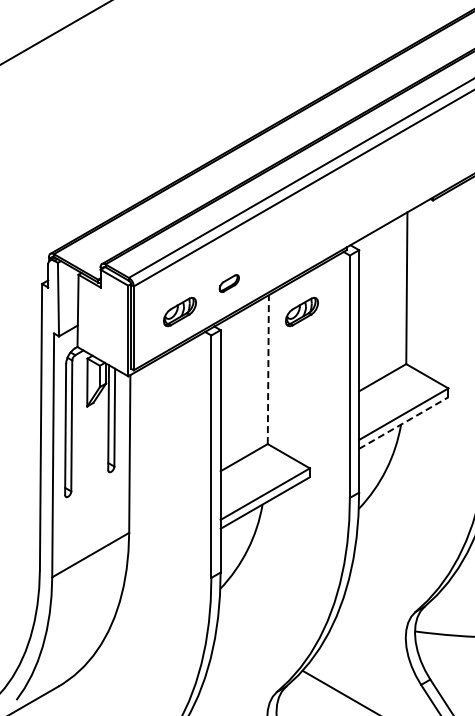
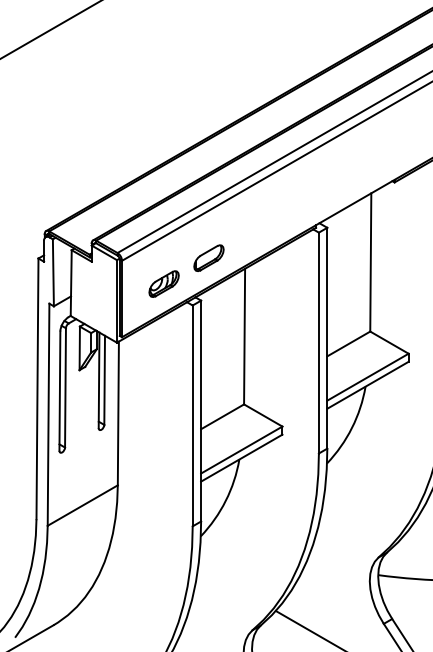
part: (229, 283) -> (209, 258), size x1.67
part: (301, 312) -> (274, 284), removed
line: (268, 369) -> (244, 336), dashed -> solid
line: (403, 423) -> (367, 385), dashed -> solid

